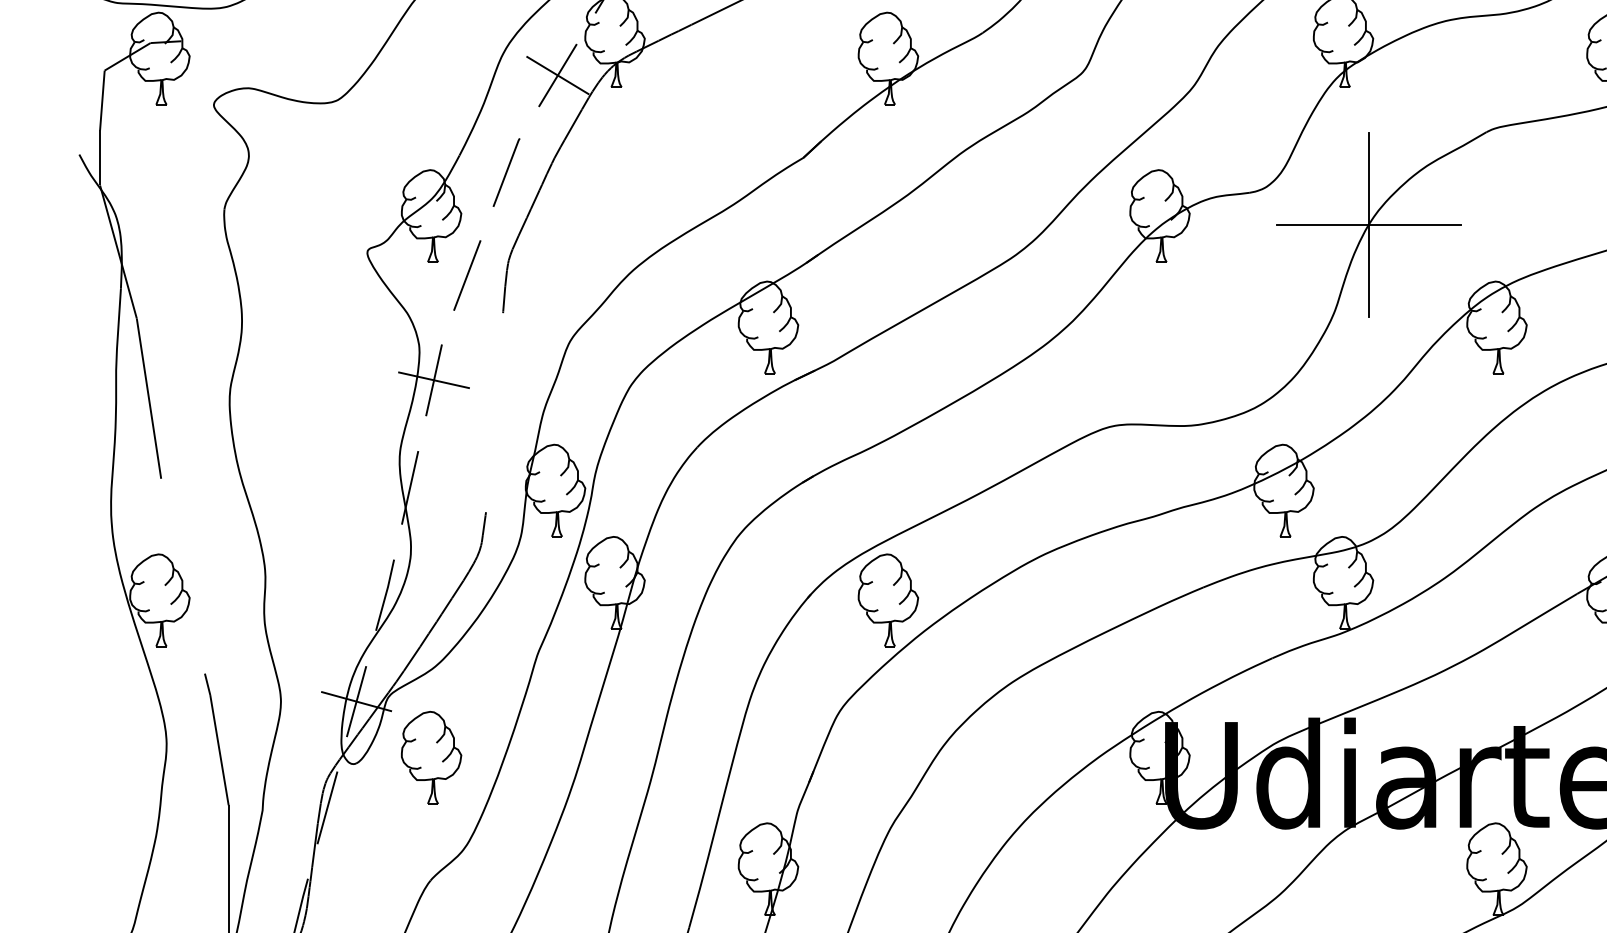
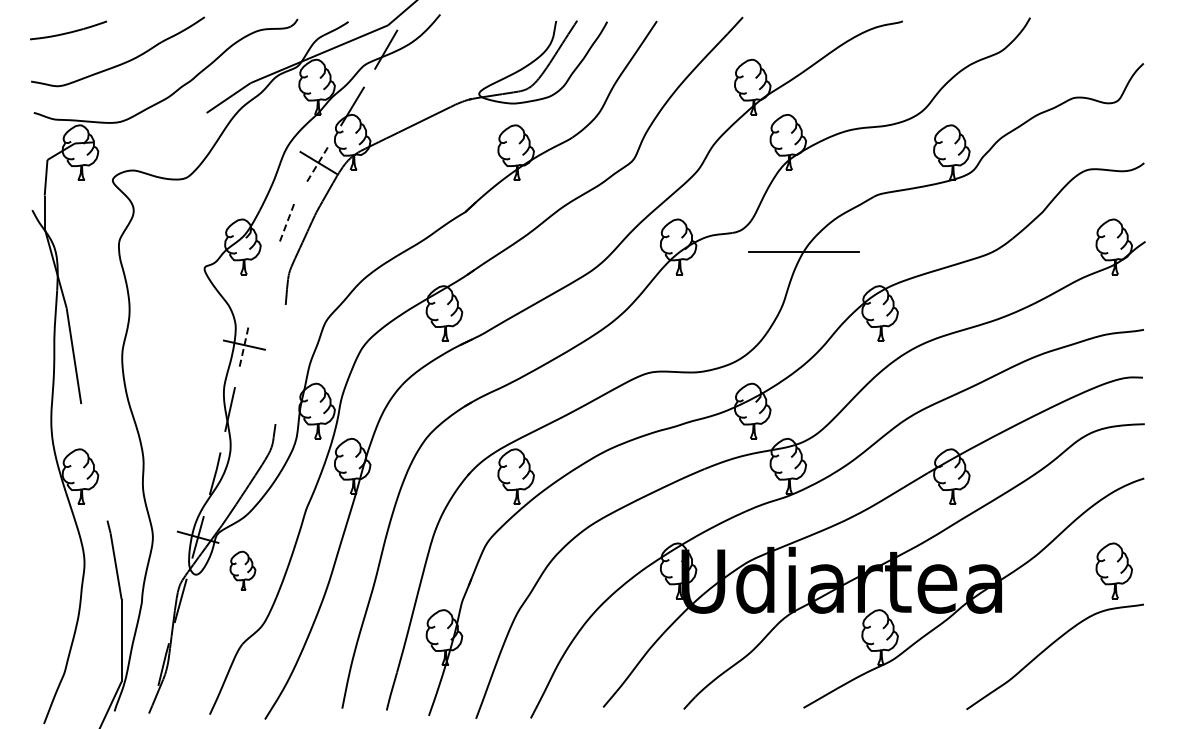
line: (557, 74) -> (318, 162), solid -> dashed
line: (507, 171) -> (288, 220), solid -> dashed
line: (1368, 225) -> (803, 252), removed
line: (467, 275) -> (264, 282), removed
line: (434, 380) -> (244, 345), solid -> dashed
part: (430, 757) -> (242, 570), size x0.7

